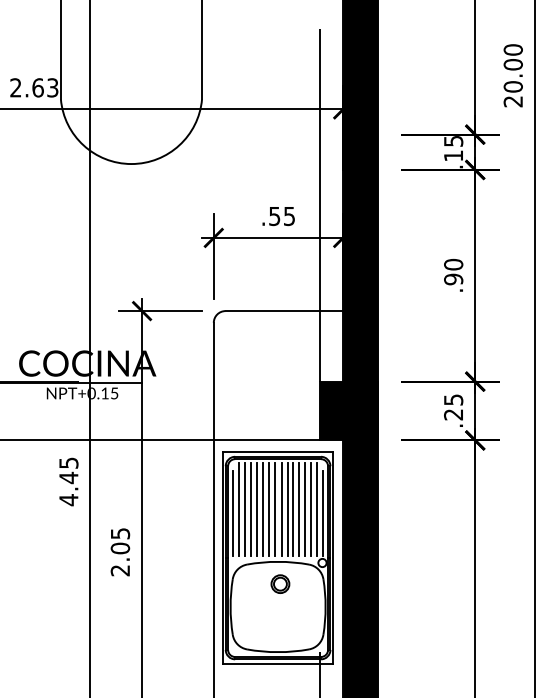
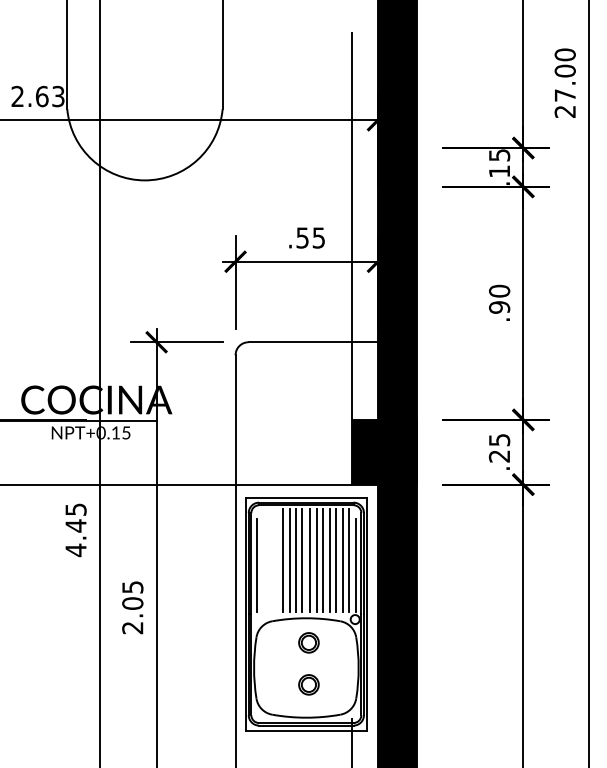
text: (512, 86) -> (564, 95), 20.00 -> 27.00
line: (239, 509) -> (263, 560), removed
line: (245, 509) -> (270, 560), removed
line: (250, 509) -> (276, 560), removed
part: (280, 622) -> (308, 684), added

